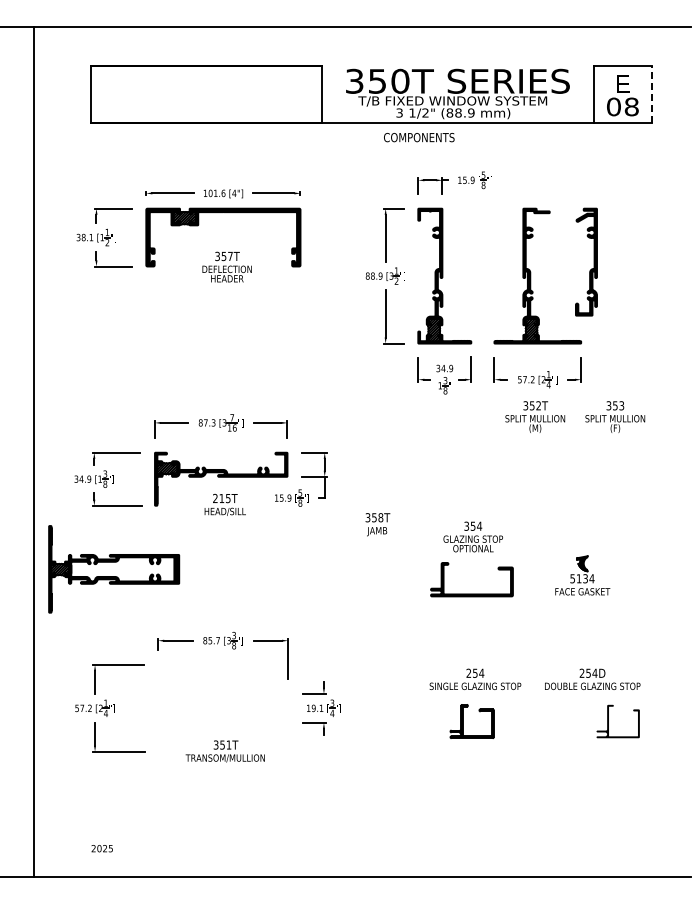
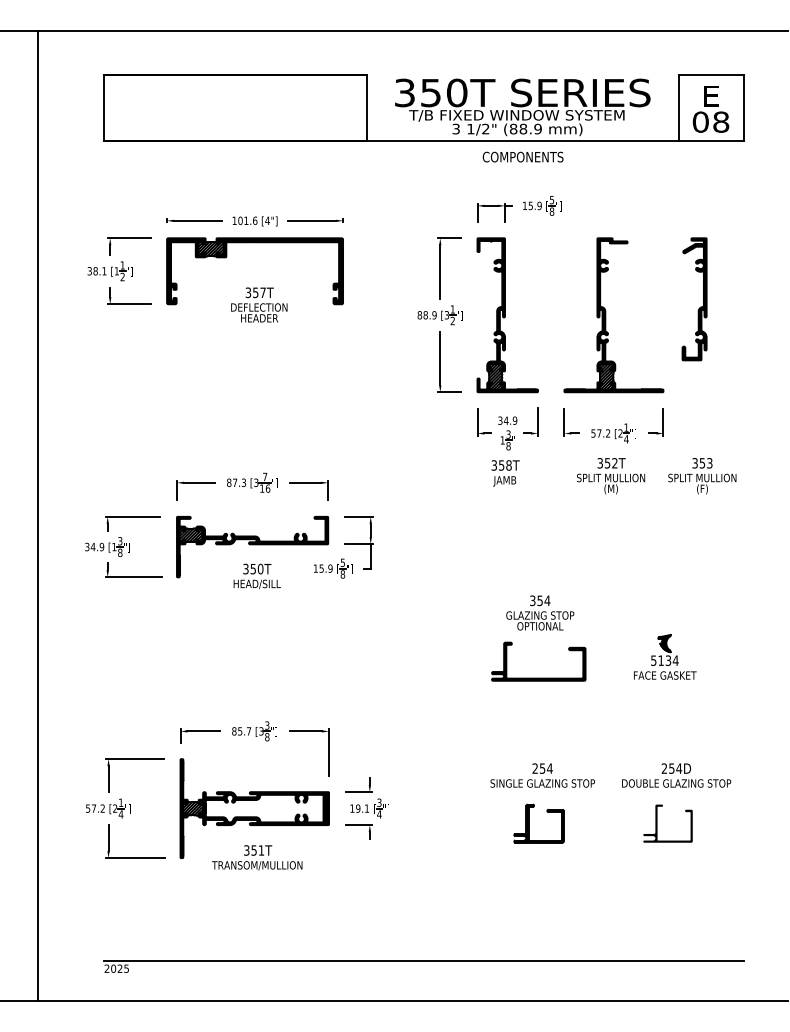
line: (652, 94) -> (744, 107), dashed -> solid
text: (419, 137) -> (523, 157), moved
part: (593, 261) -> (702, 298), moved
text: (221, 498) -> (252, 569), 215T -> 350T
text: (377, 524) -> (505, 473), moved
part: (114, 569) -> (255, 808), moved
part: (608, 721) -> (656, 823), moved
line: (371, 842) -> (424, 961), added

